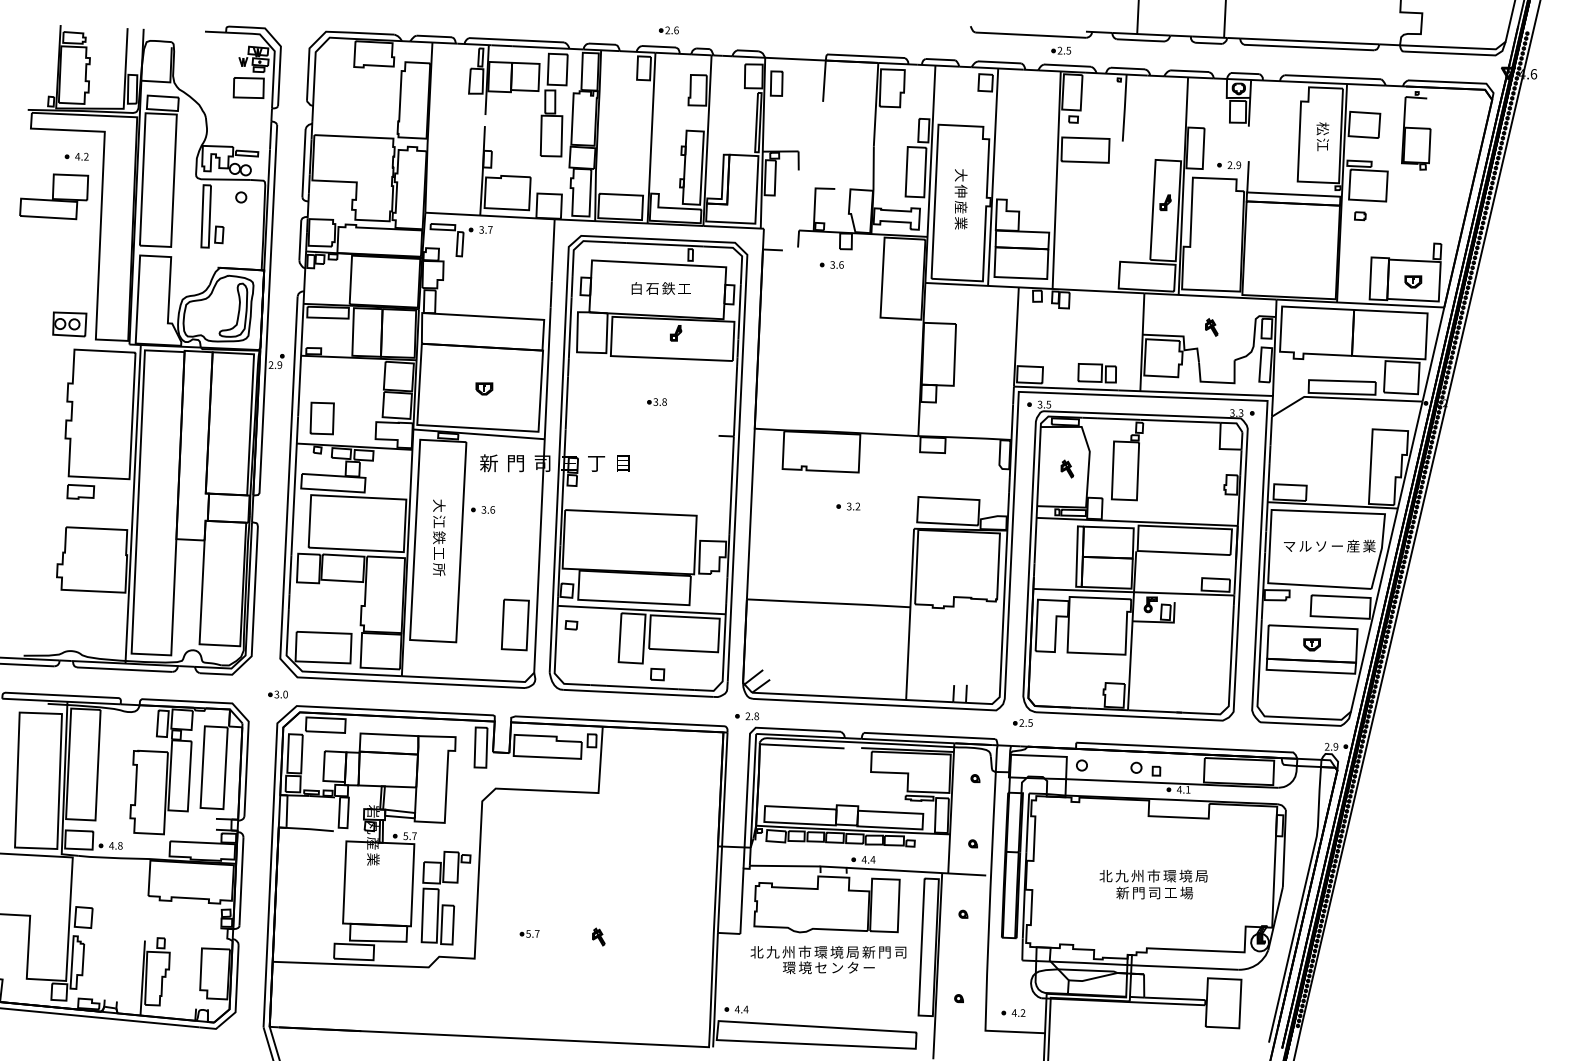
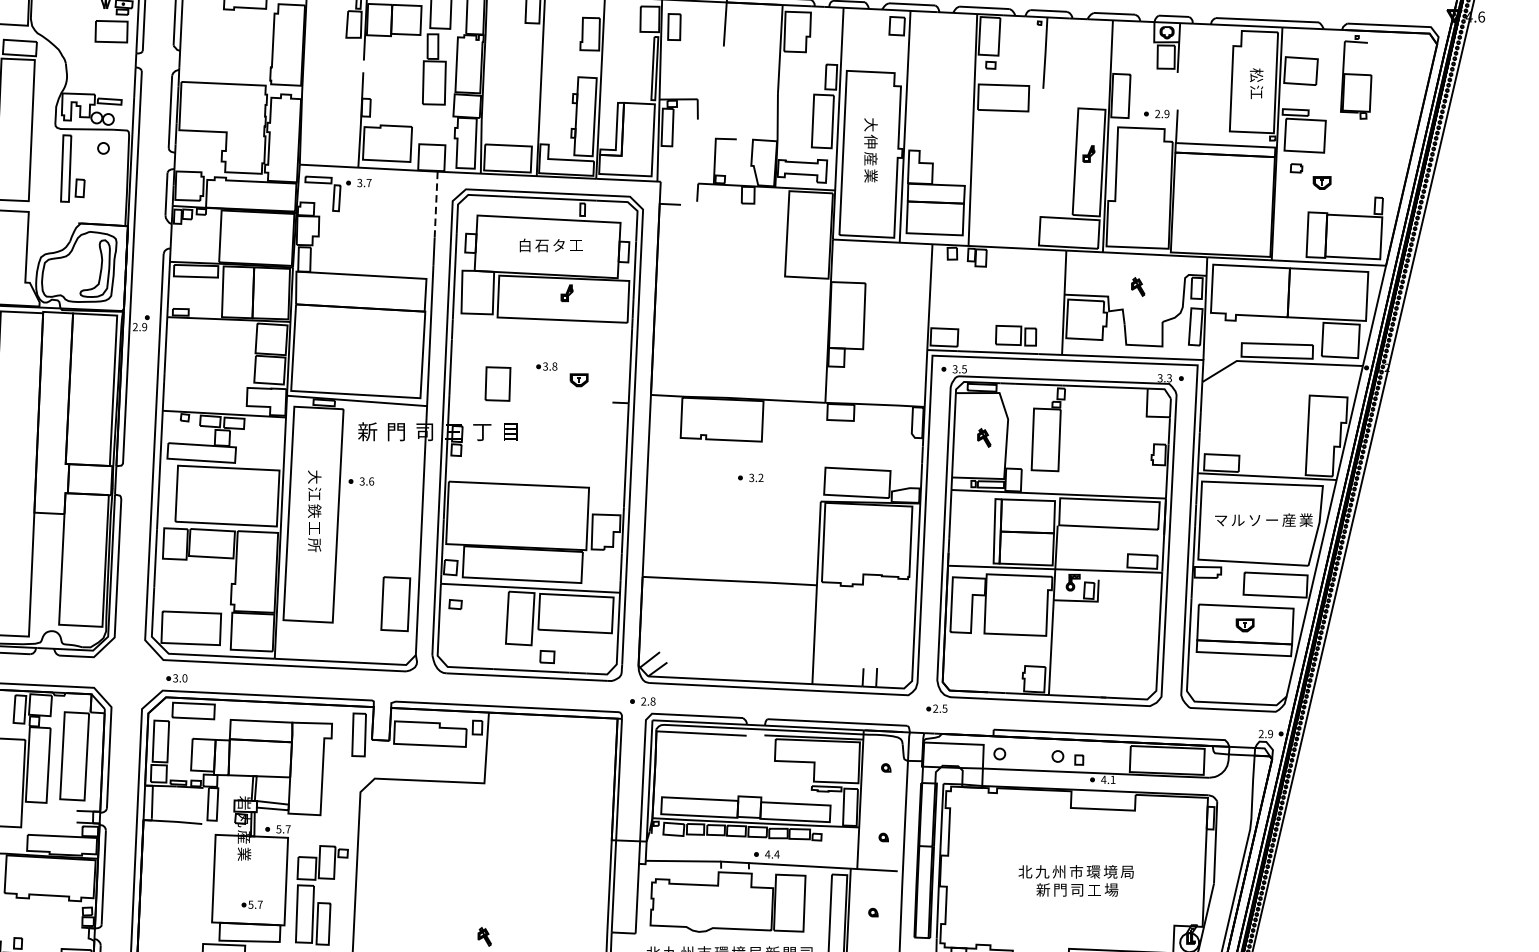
line: (553, 250) -> (436, 204), solid -> dashed
part: (831, 264) -> (732, 219), removed
part: (1413, 281) -> (1322, 182), moved
text: (668, 288) -> (559, 245), 鉄 -> タ
part: (484, 388) -> (579, 379), moved
part: (321, 418) -> (497, 384), moved
part: (277, 694) -> (176, 678), moved
part: (529, 933) -> (251, 904), moved

